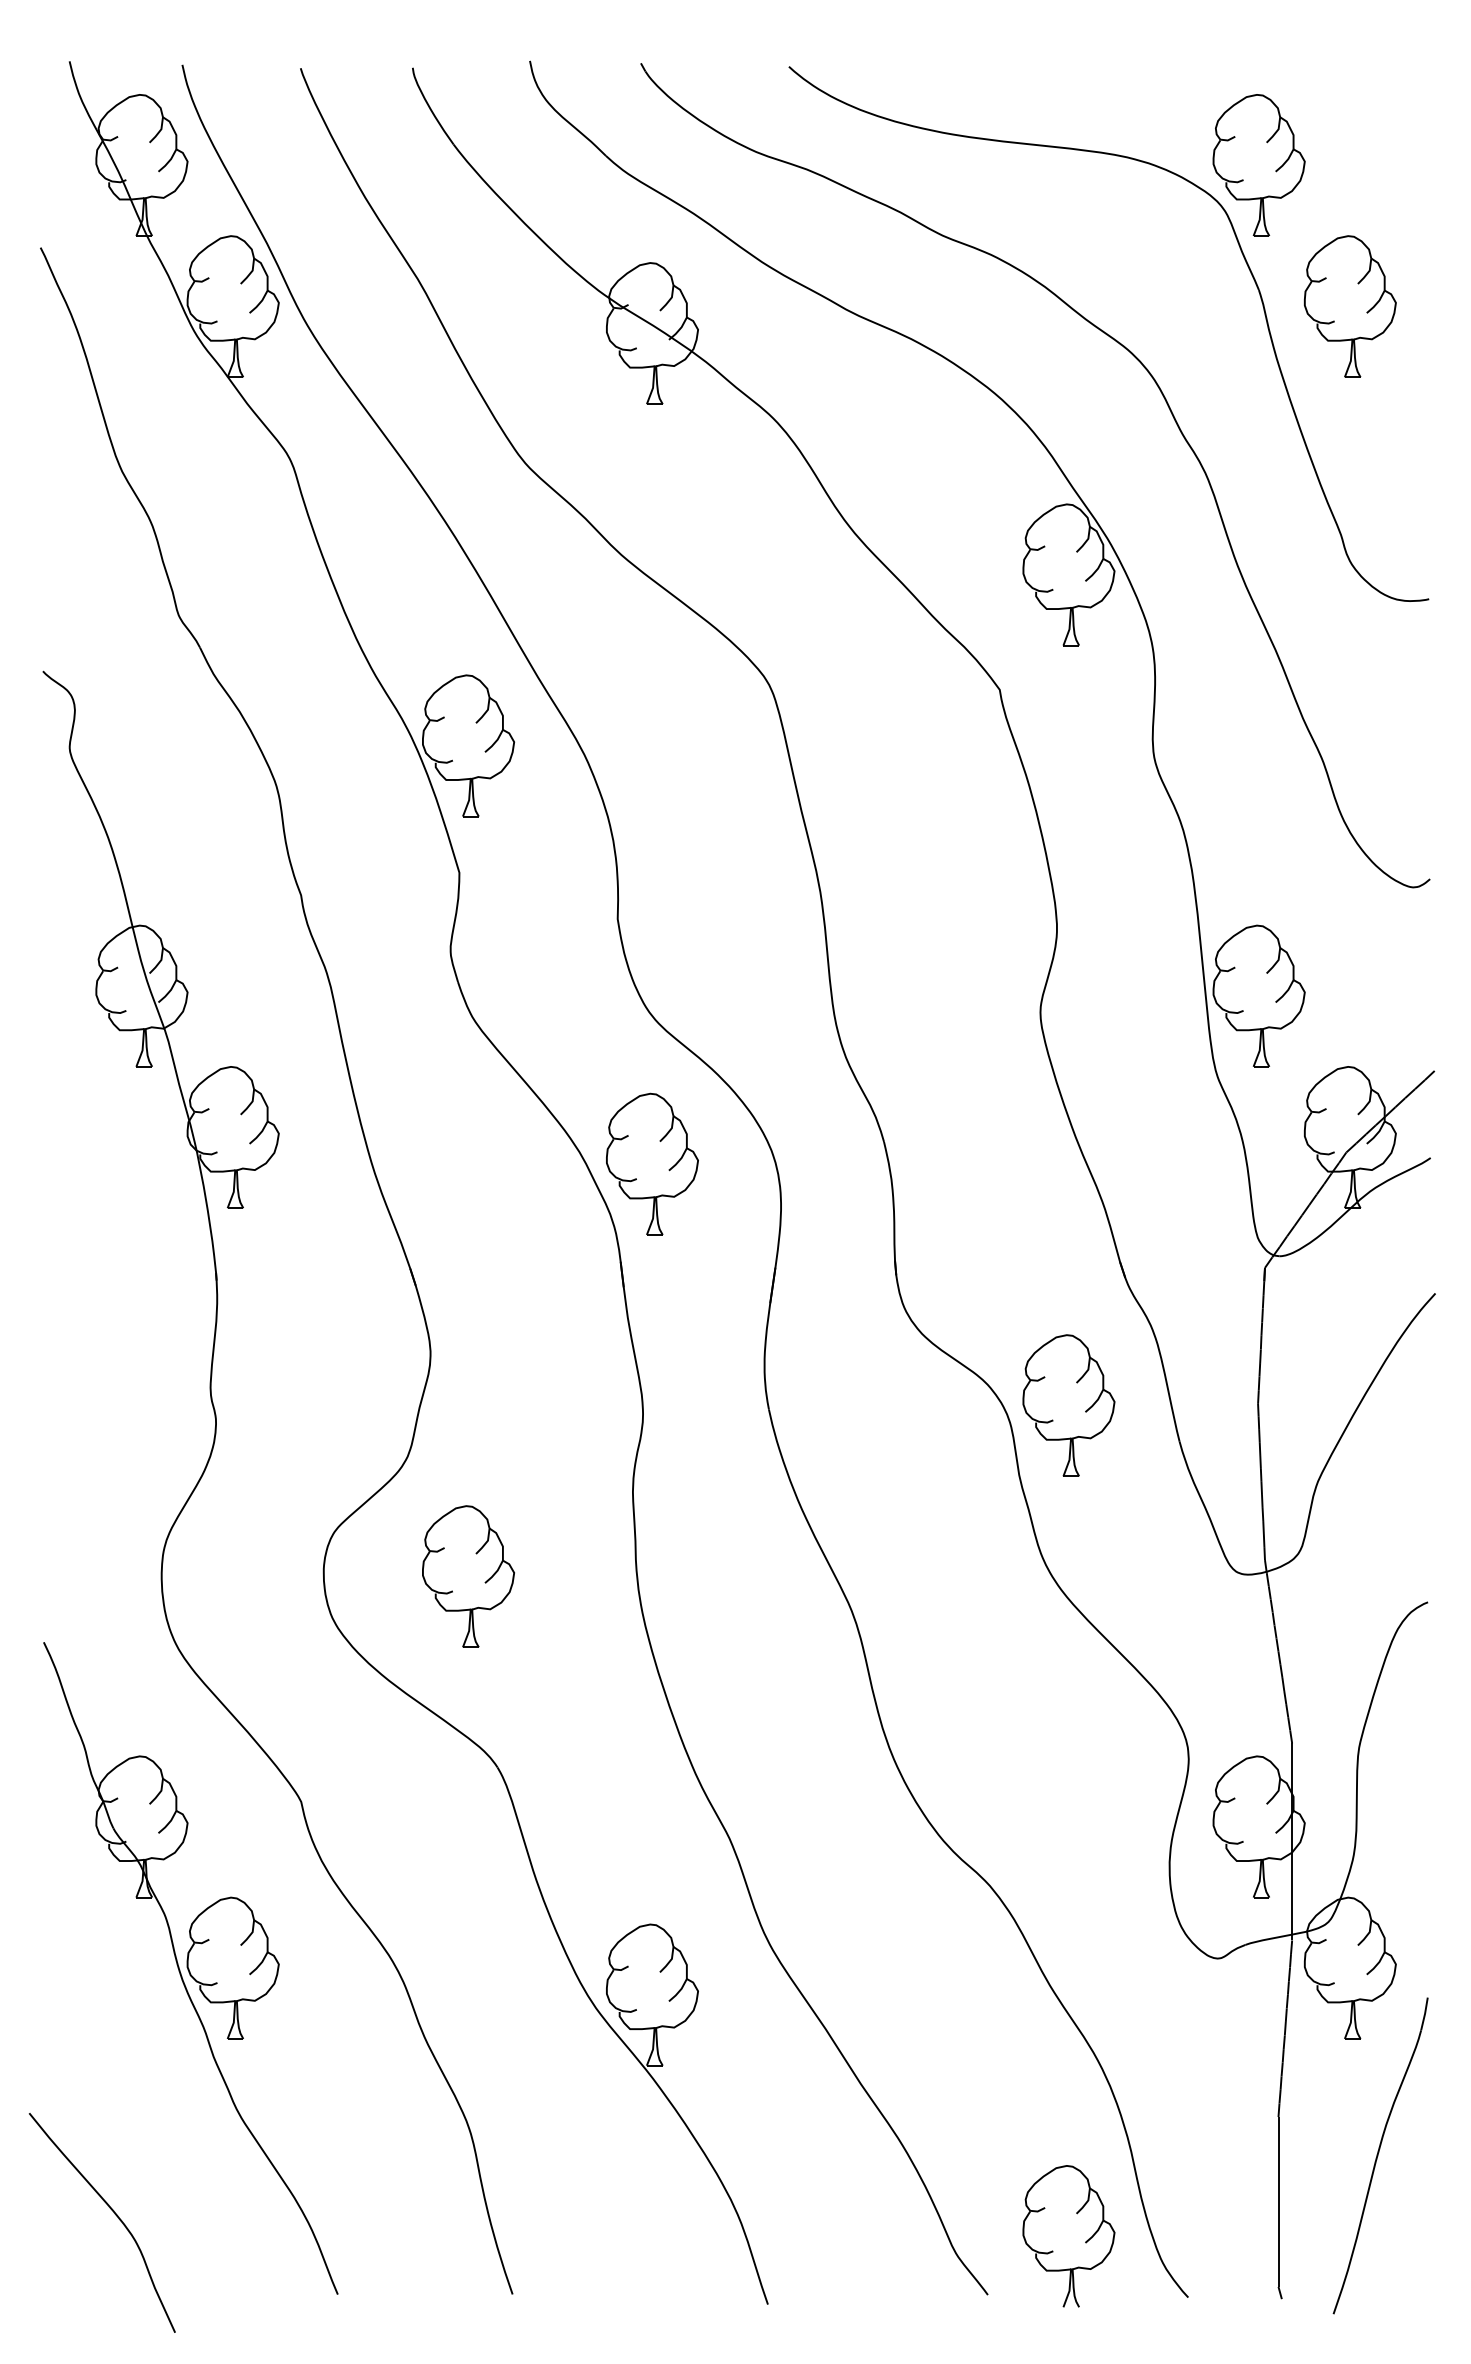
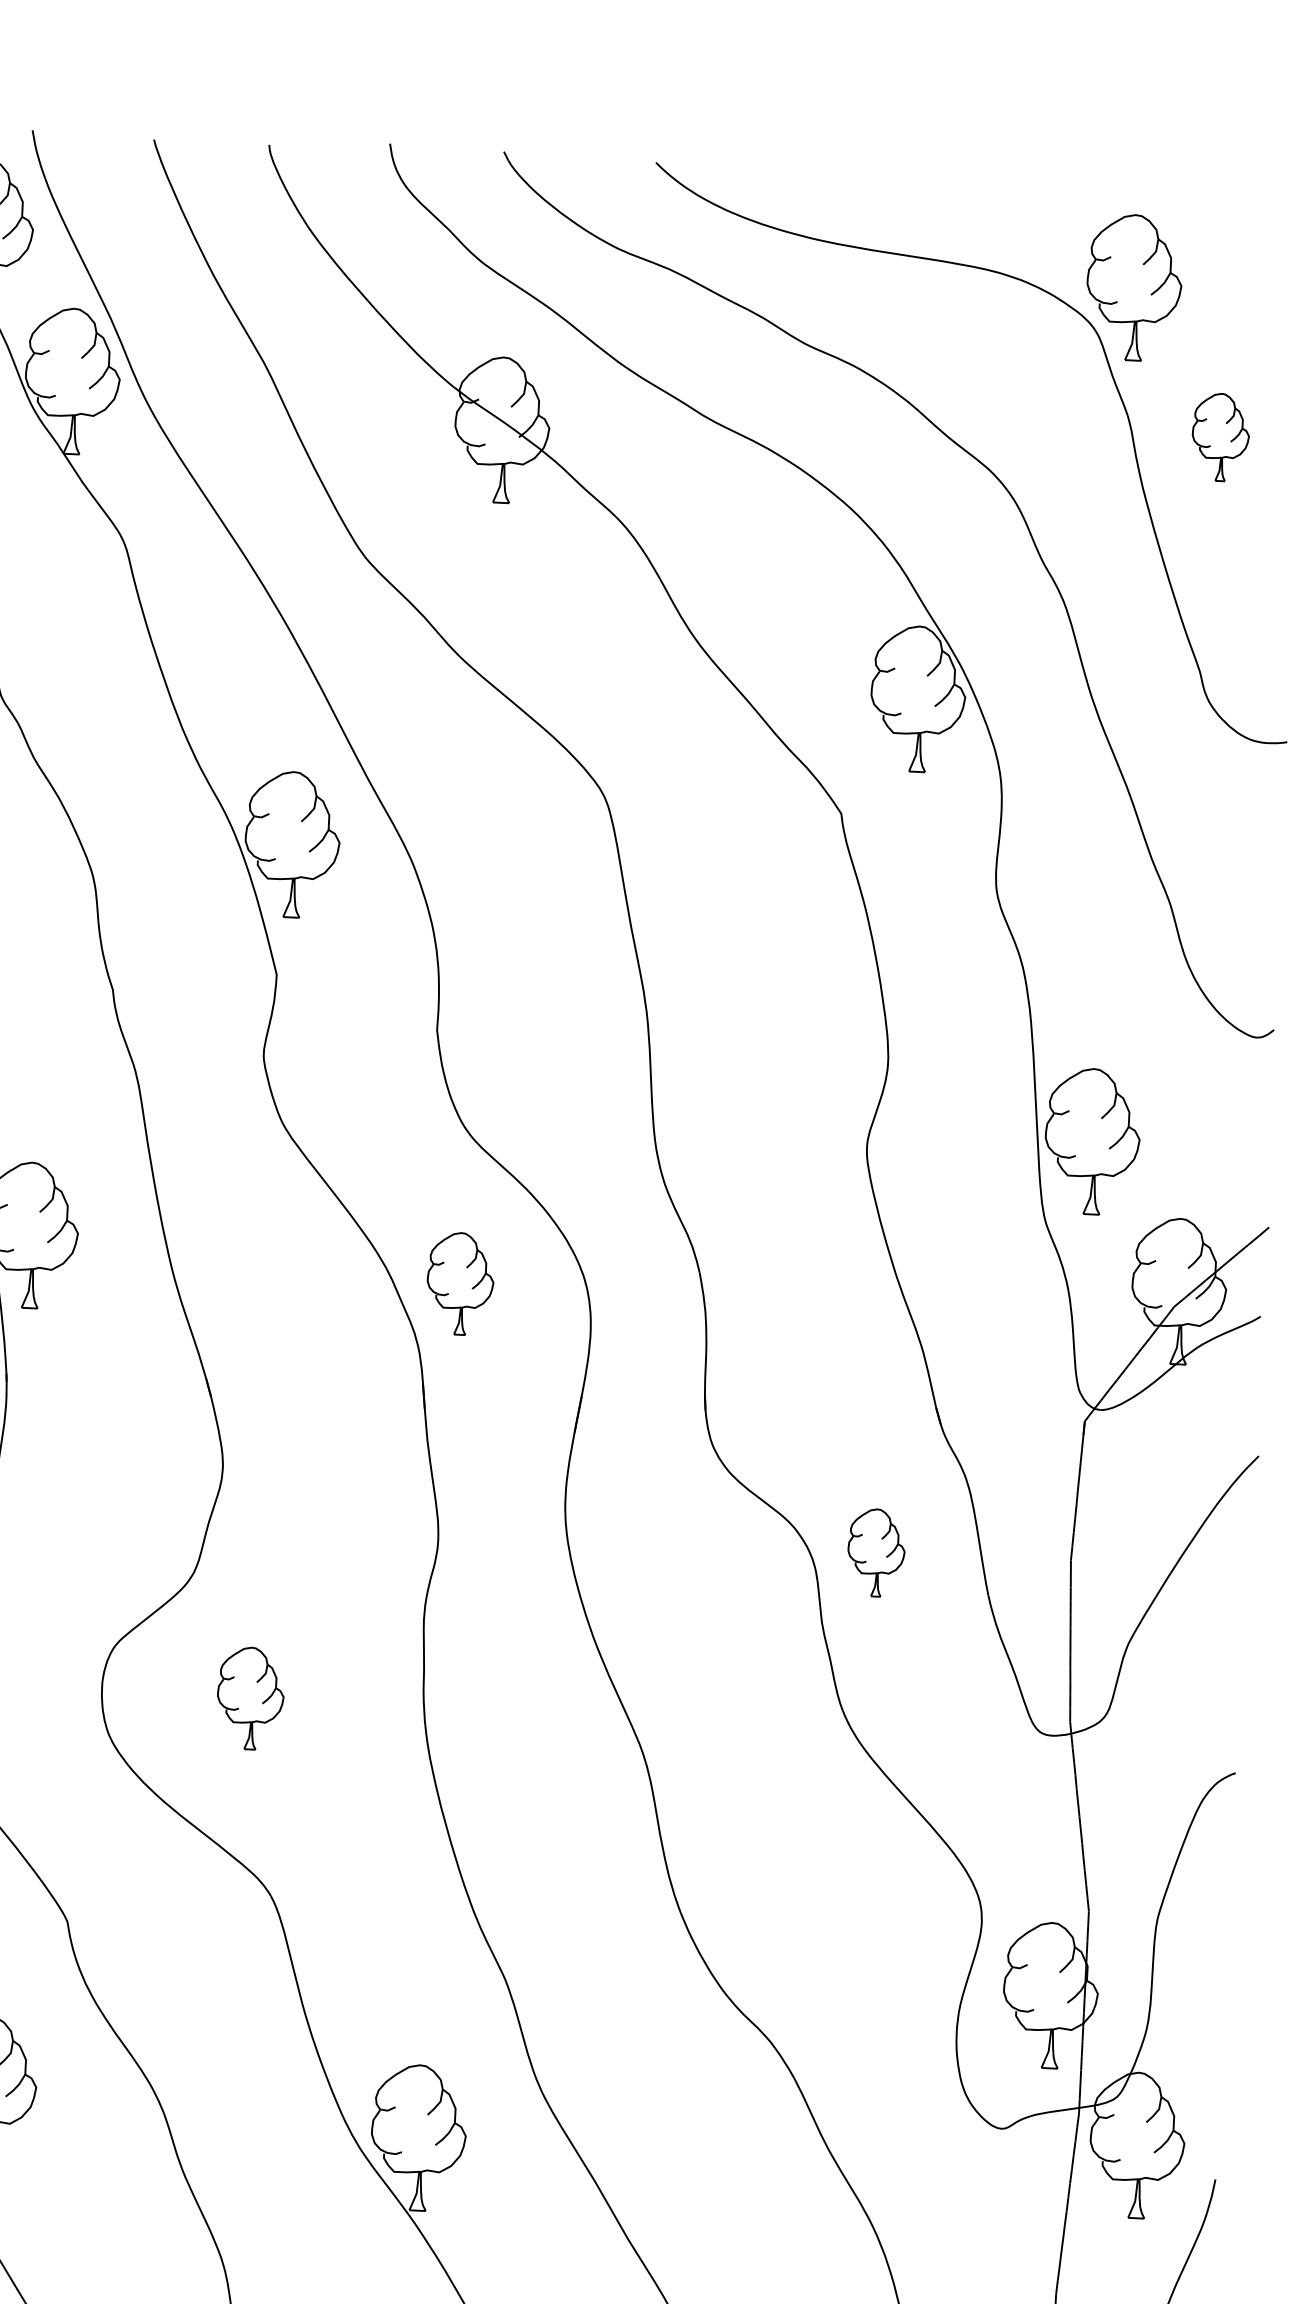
part: (1349, 306) -> (1220, 437), size x0.6
part: (652, 1163) -> (460, 1283), size x0.7
part: (1068, 1405) -> (875, 1552), size x0.6
part: (468, 1576) -> (250, 1698), size x0.7

